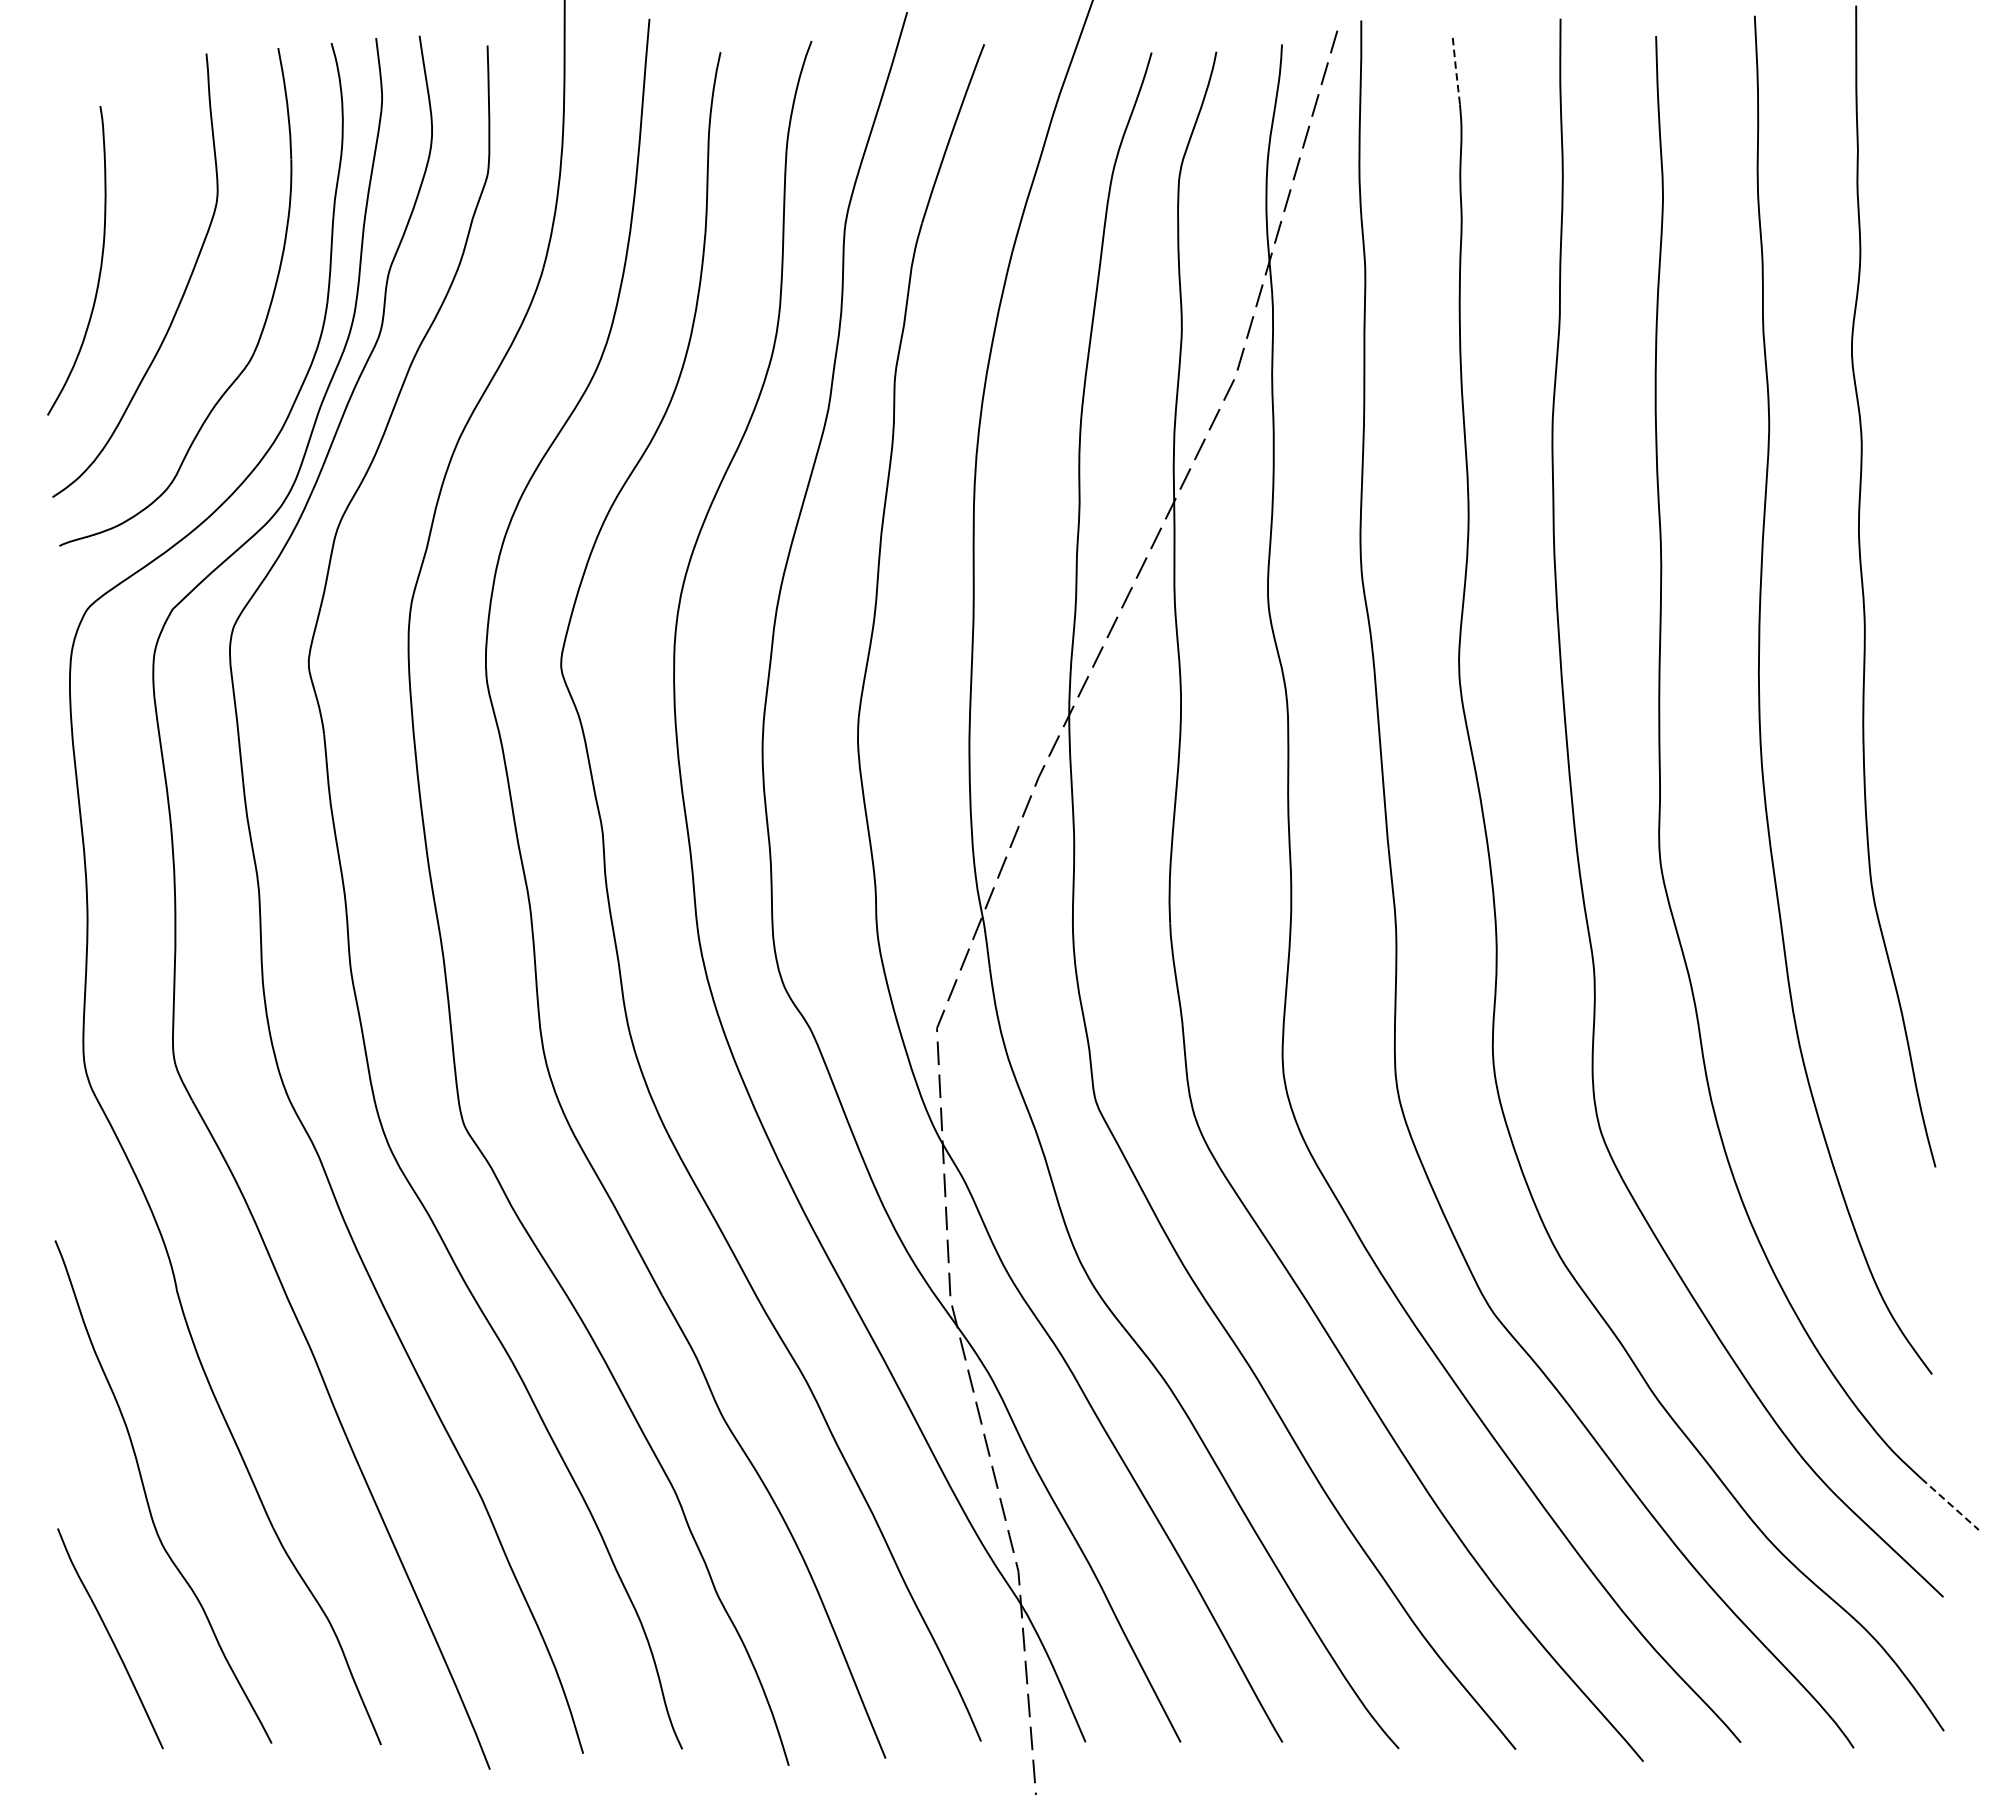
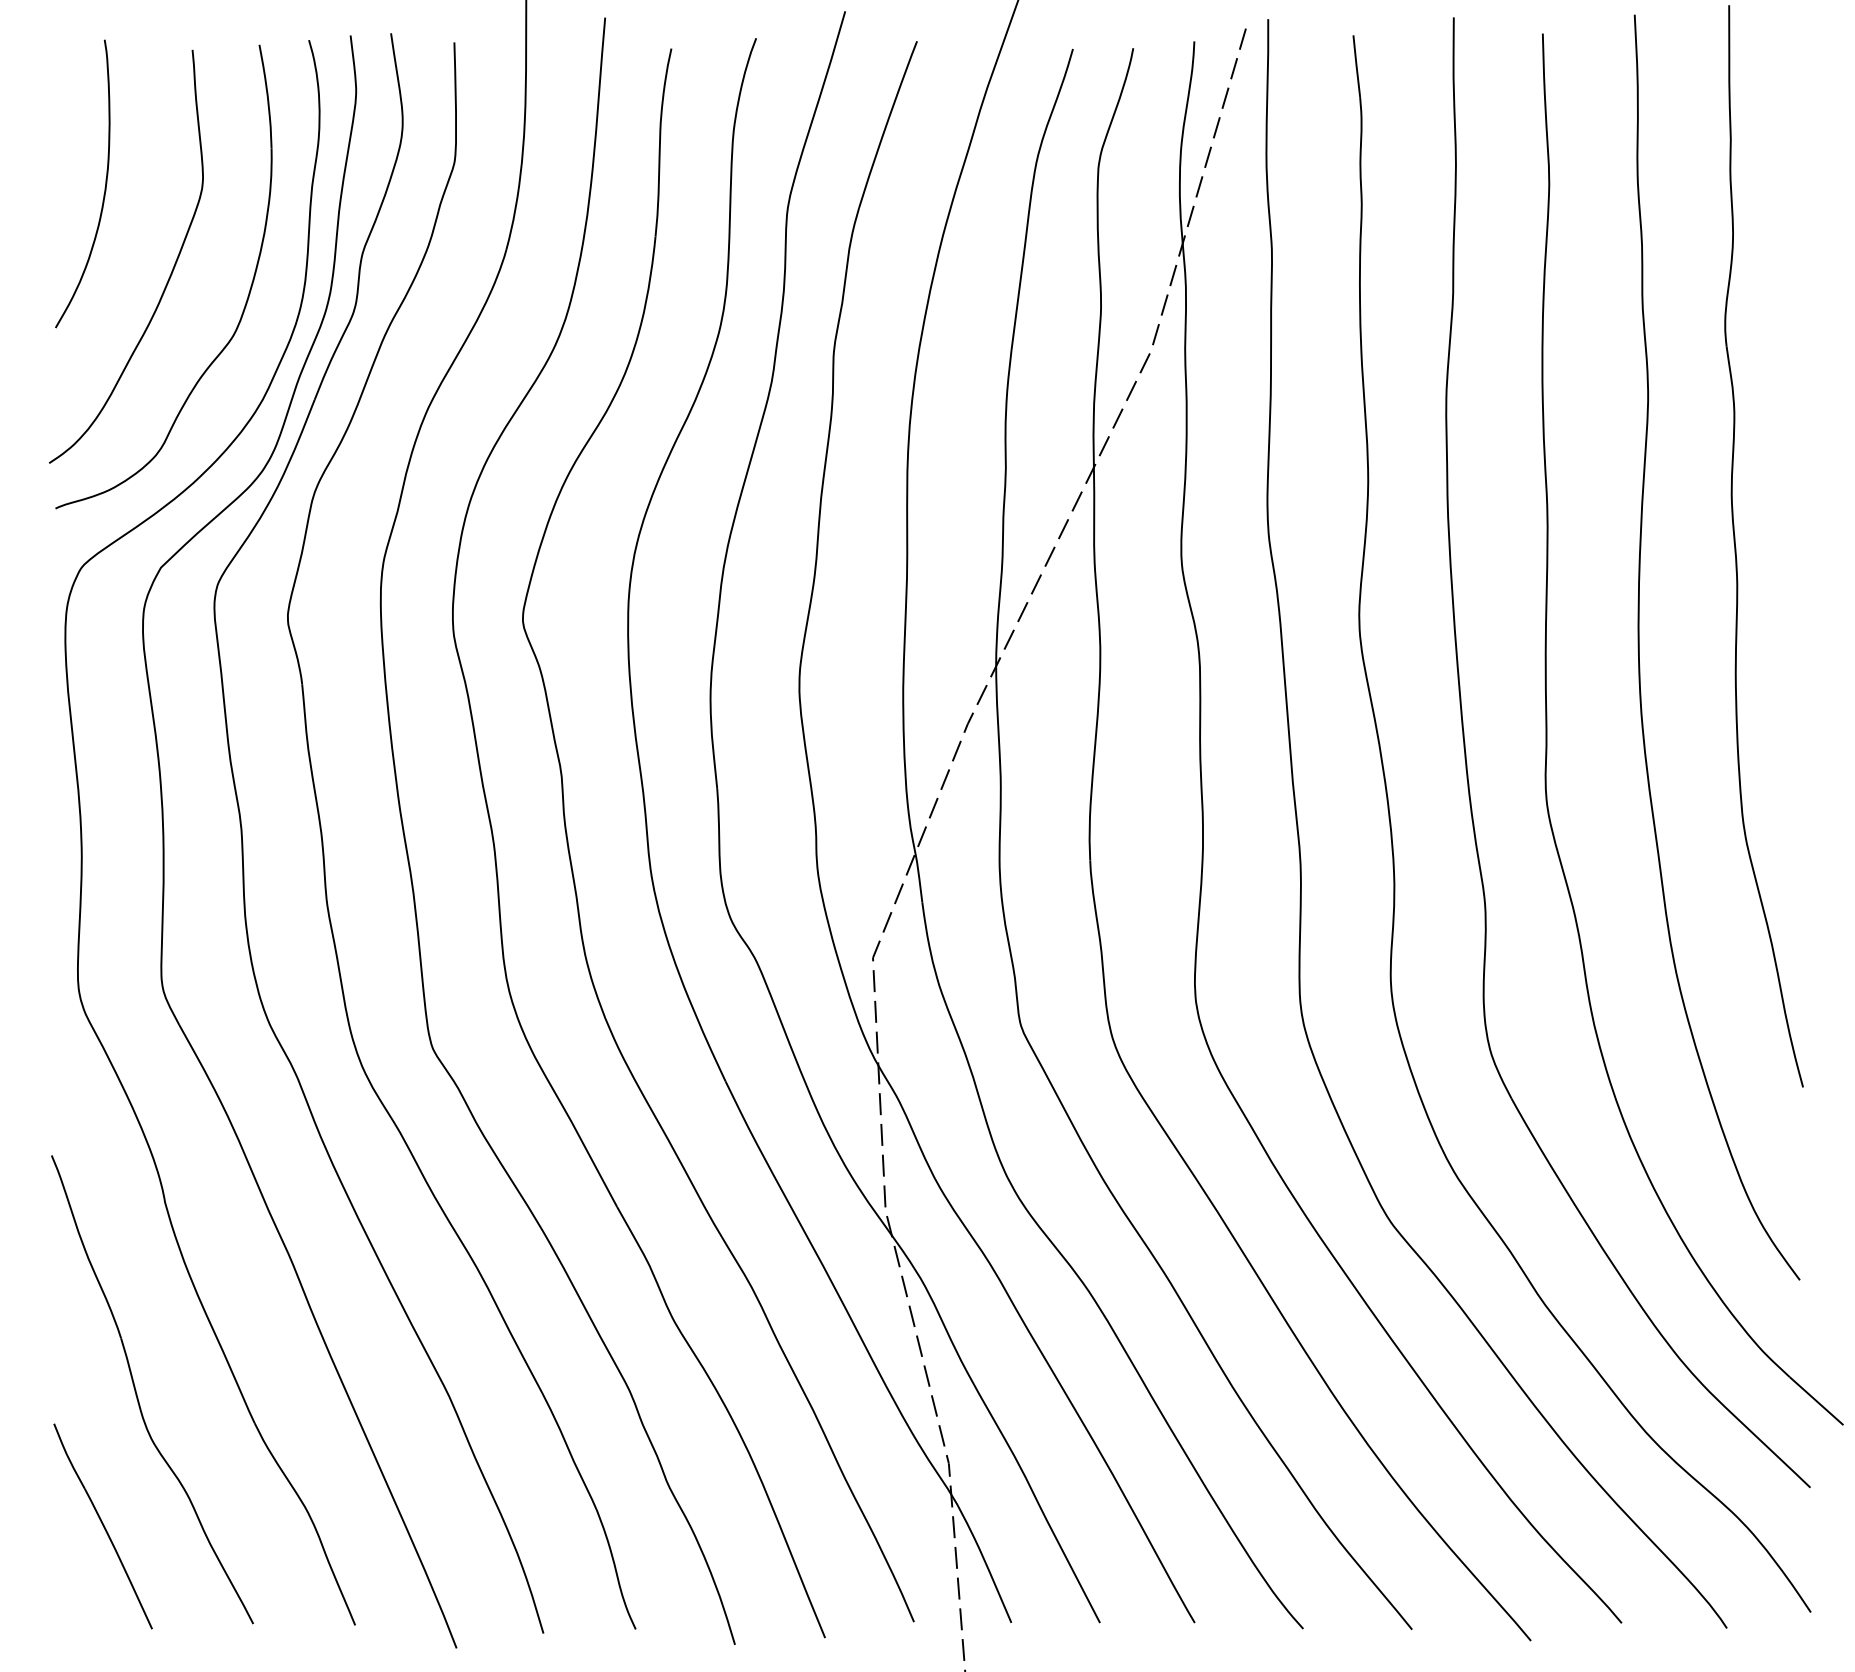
line: (1456, 70) -> (1356, 65), dashed -> solid
curve: (100, 264) -> (104, 187), moved
line: (1949, 1504) -> (1816, 1401), dashed -> solid

